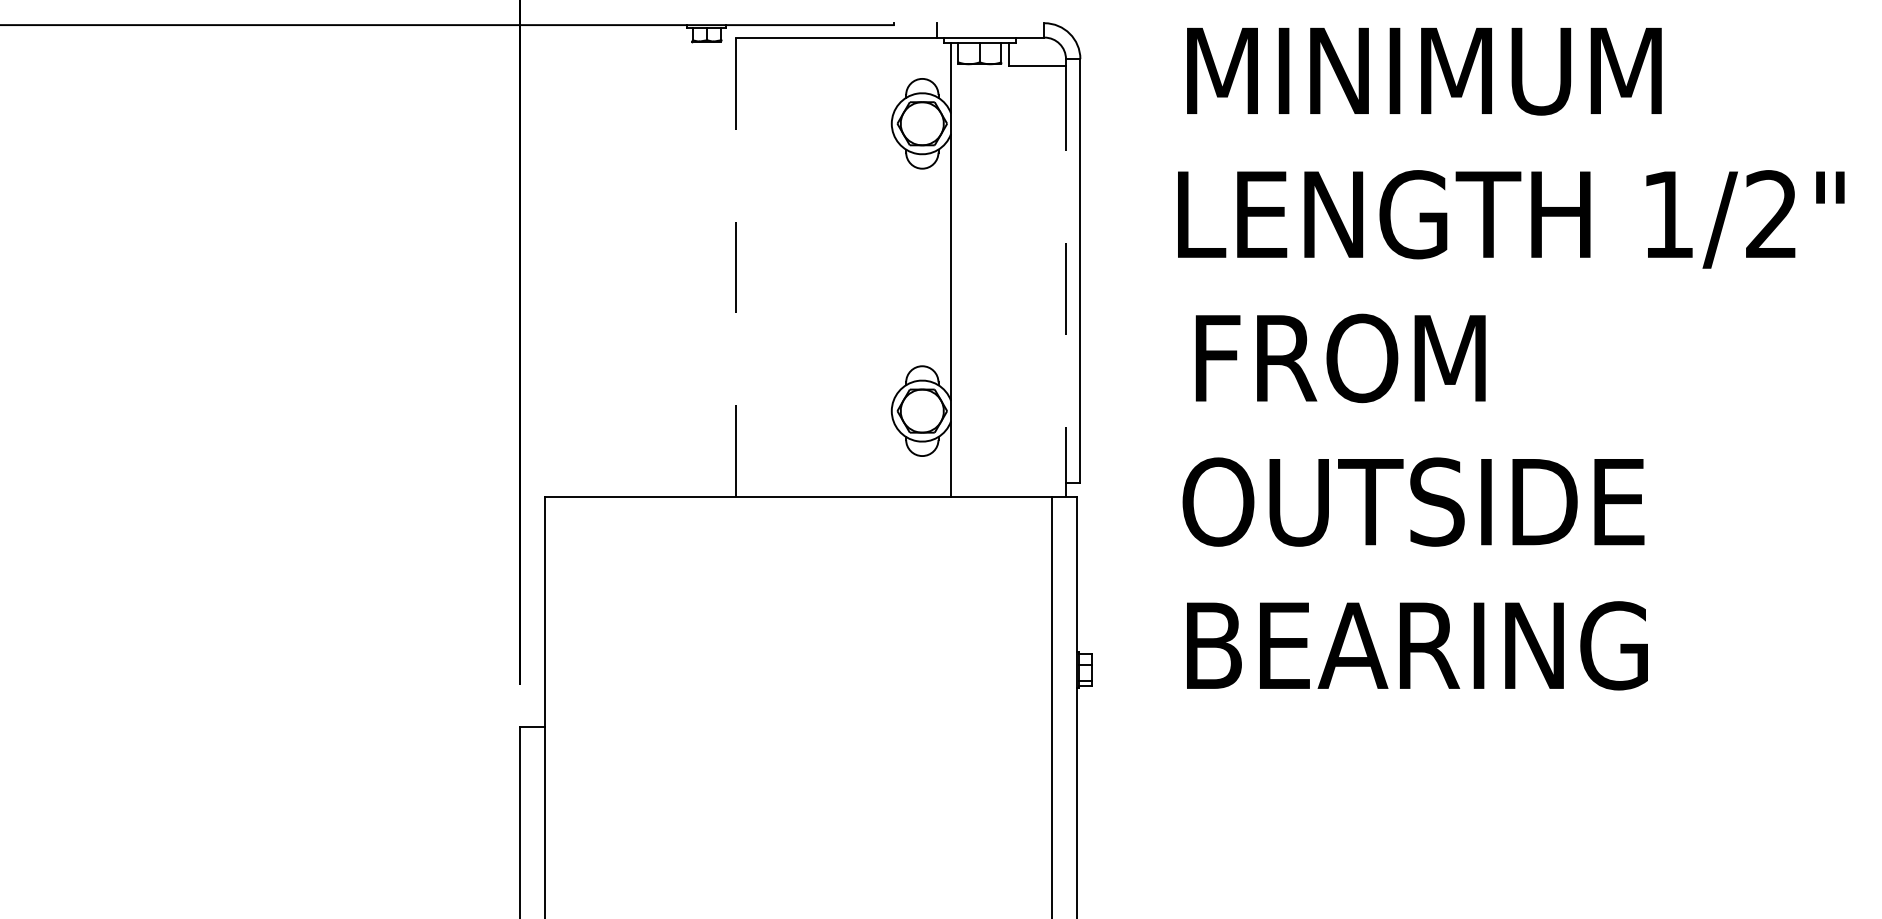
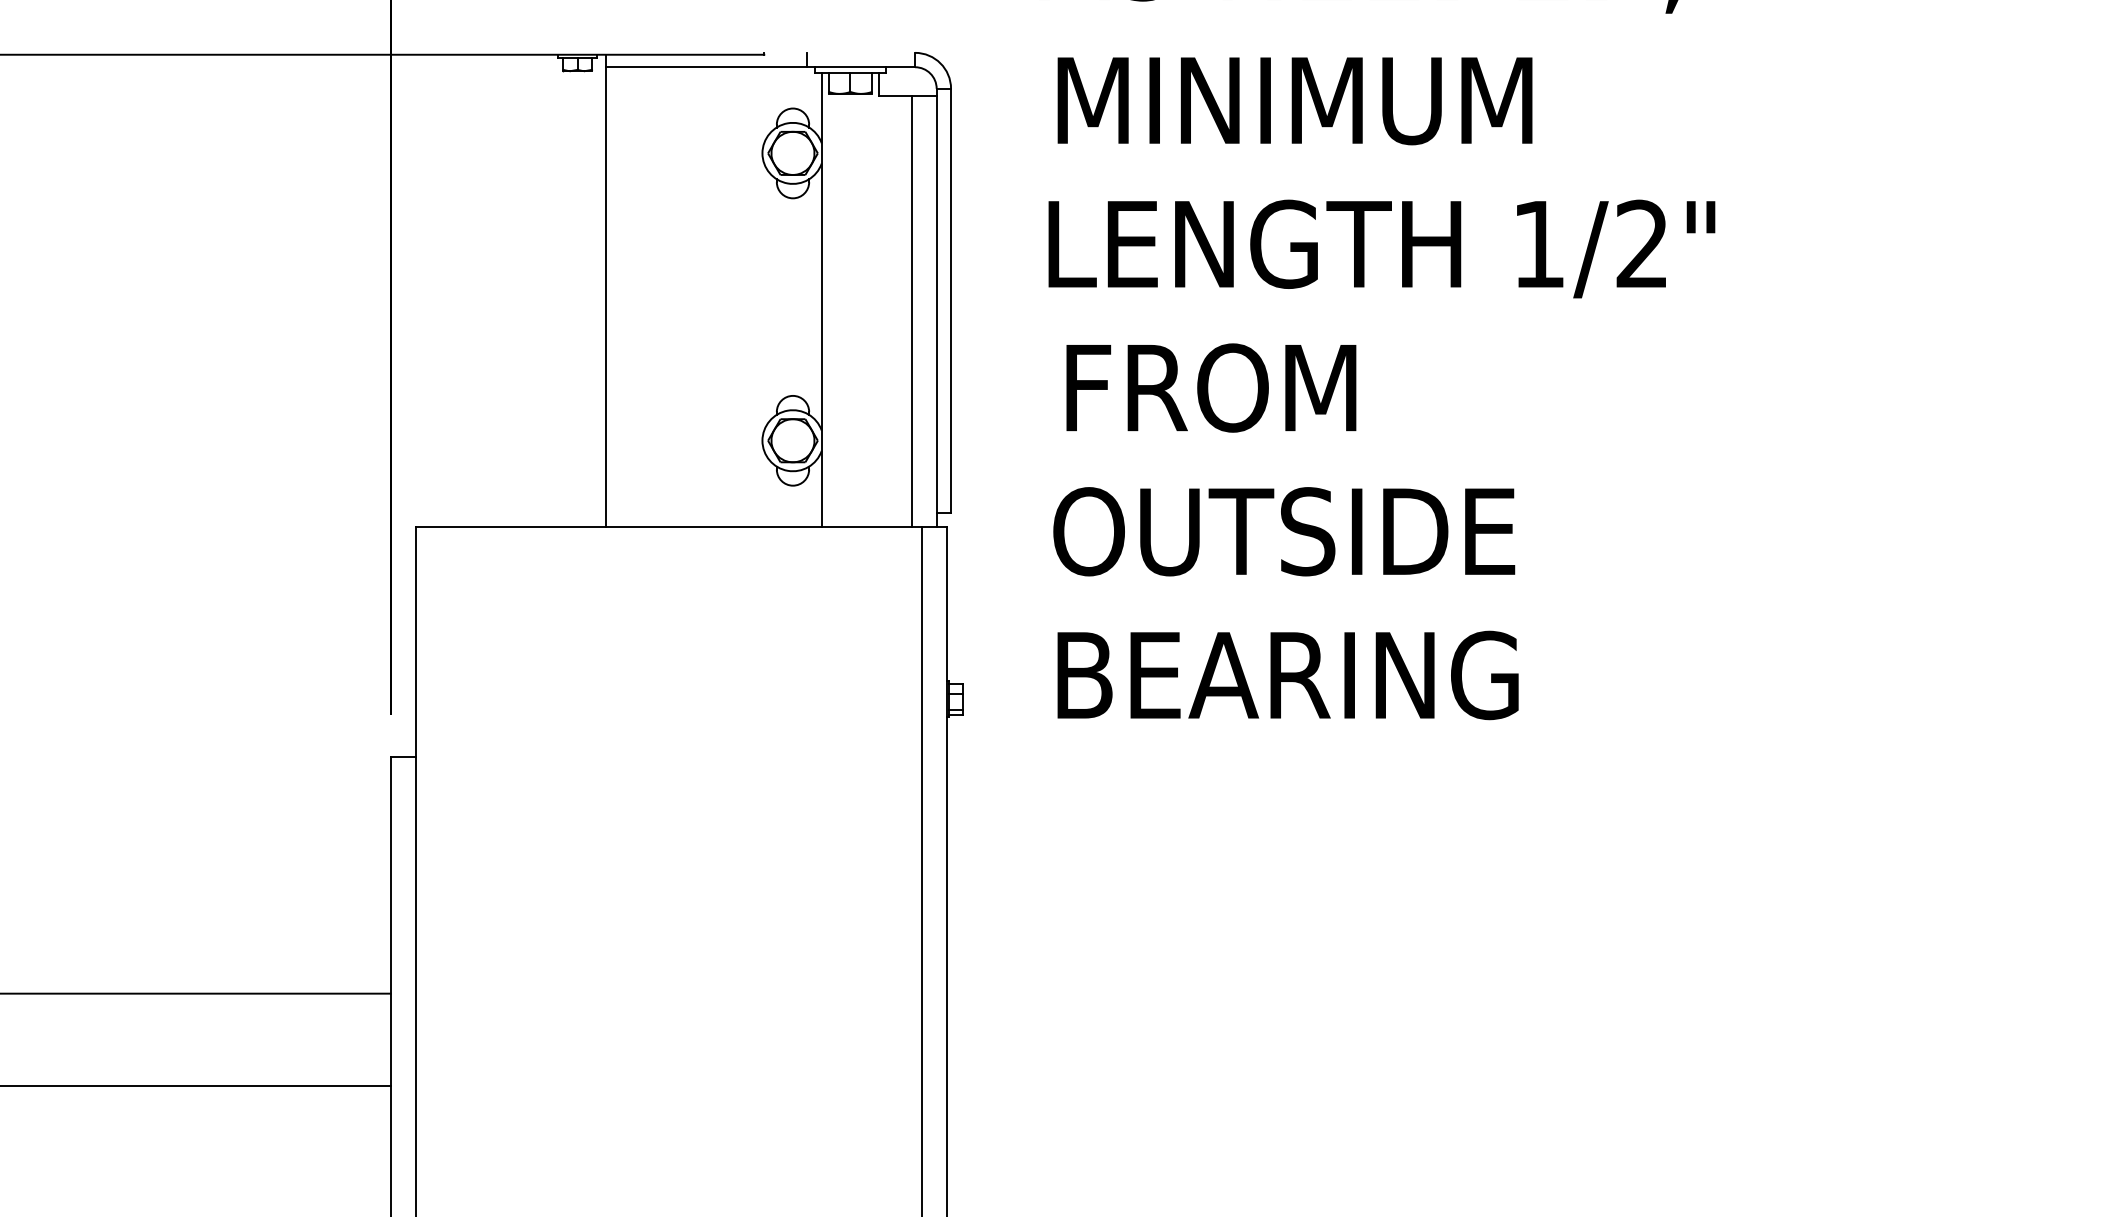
line: (735, 260) -> (606, 290), dashed -> solid
line: (1065, 278) -> (936, 308), dashed -> solid
line: (1040, 280) -> (911, 310), added

